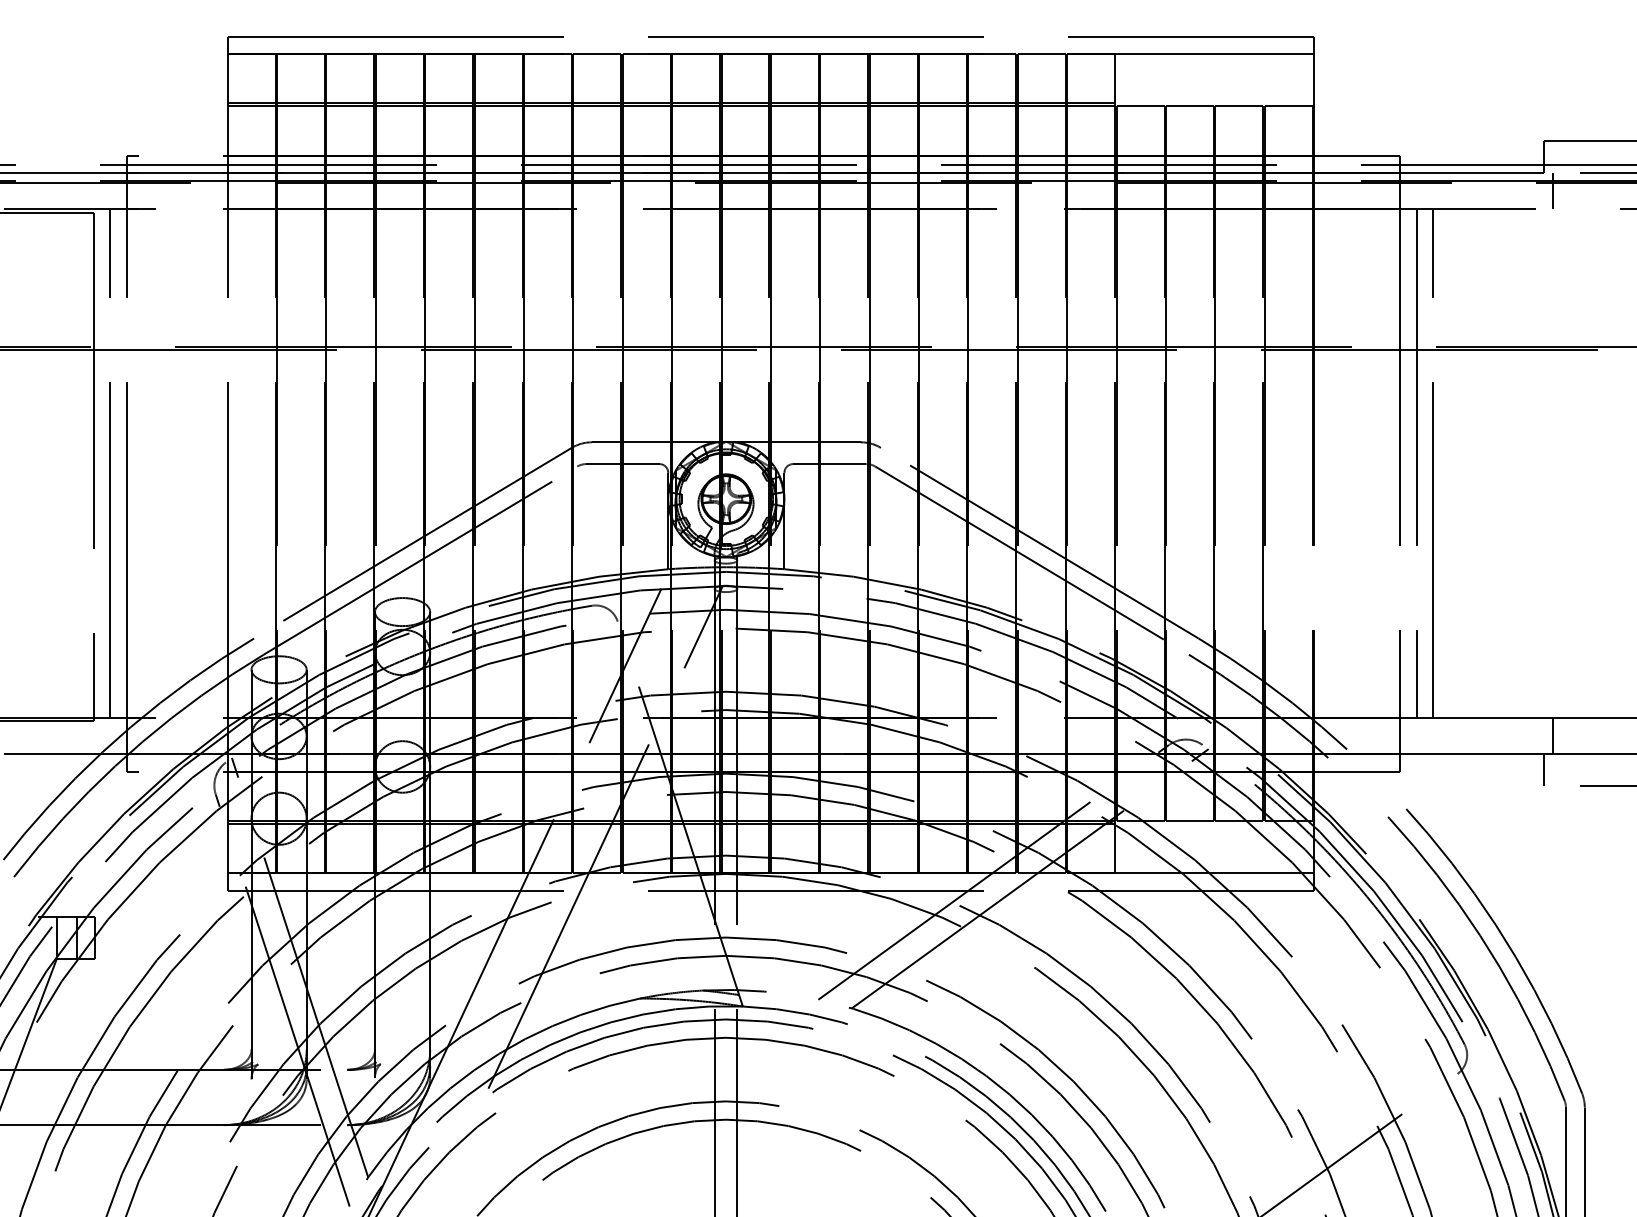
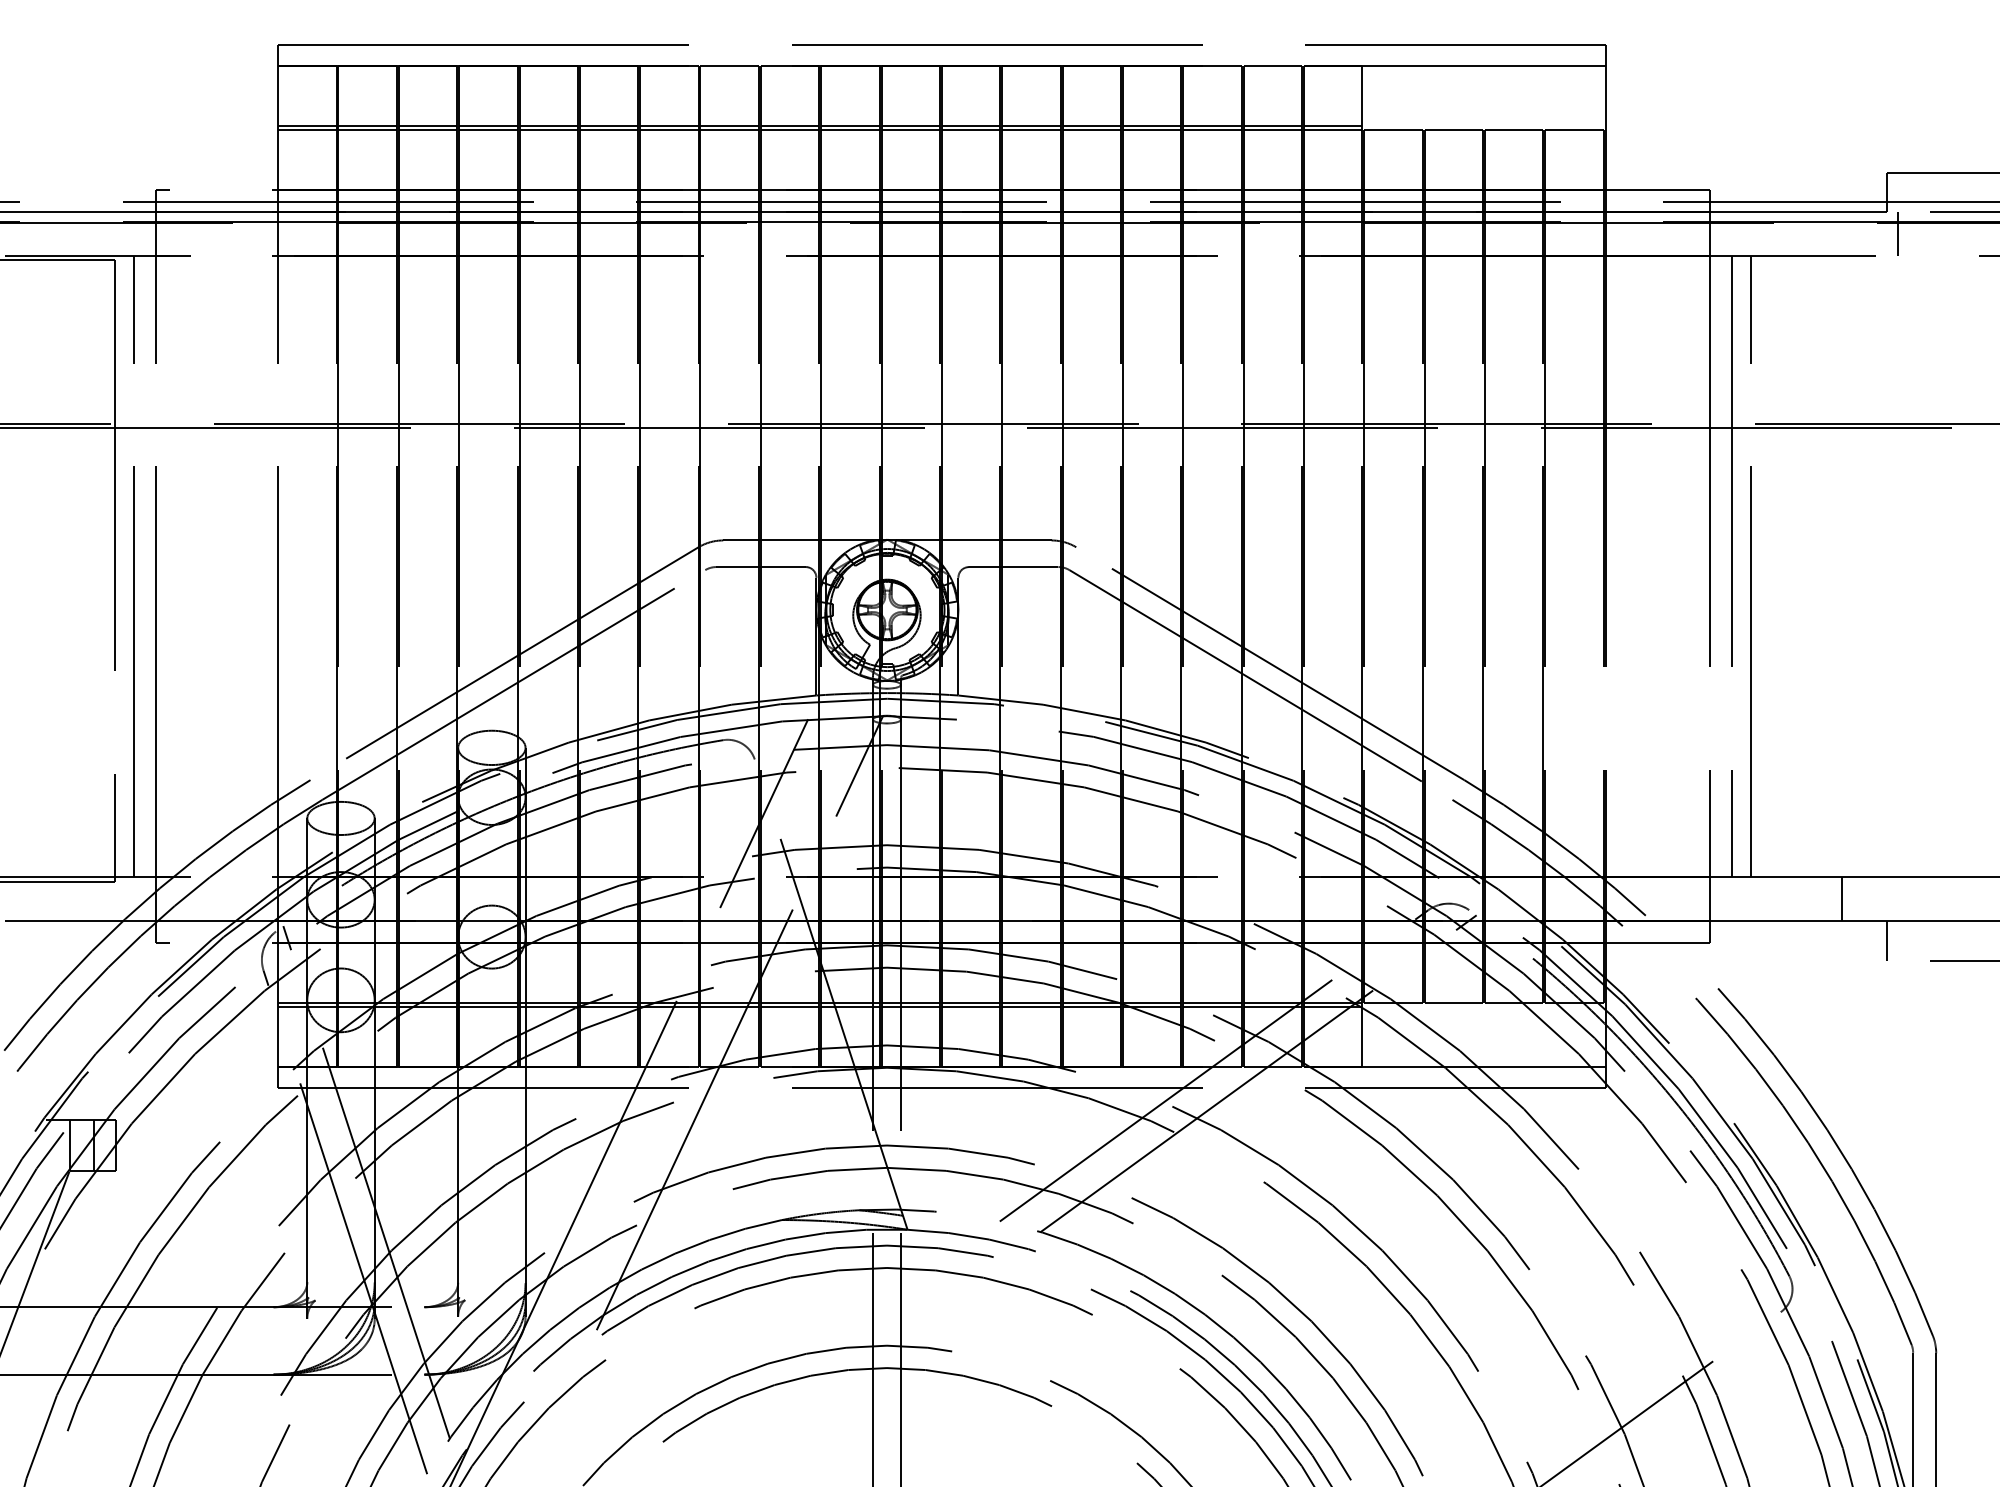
line: (1553, 736) -> (1841, 899), moved

